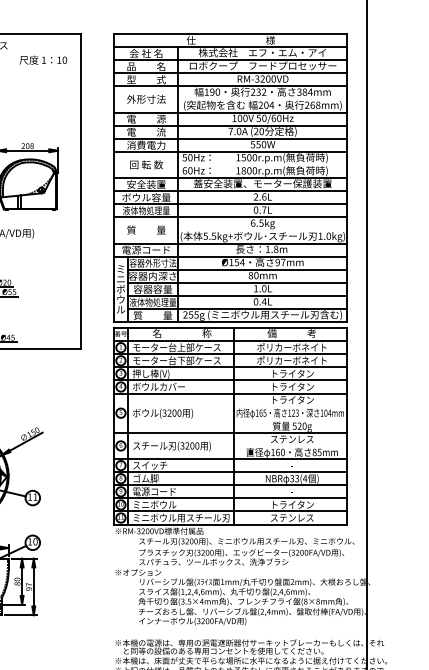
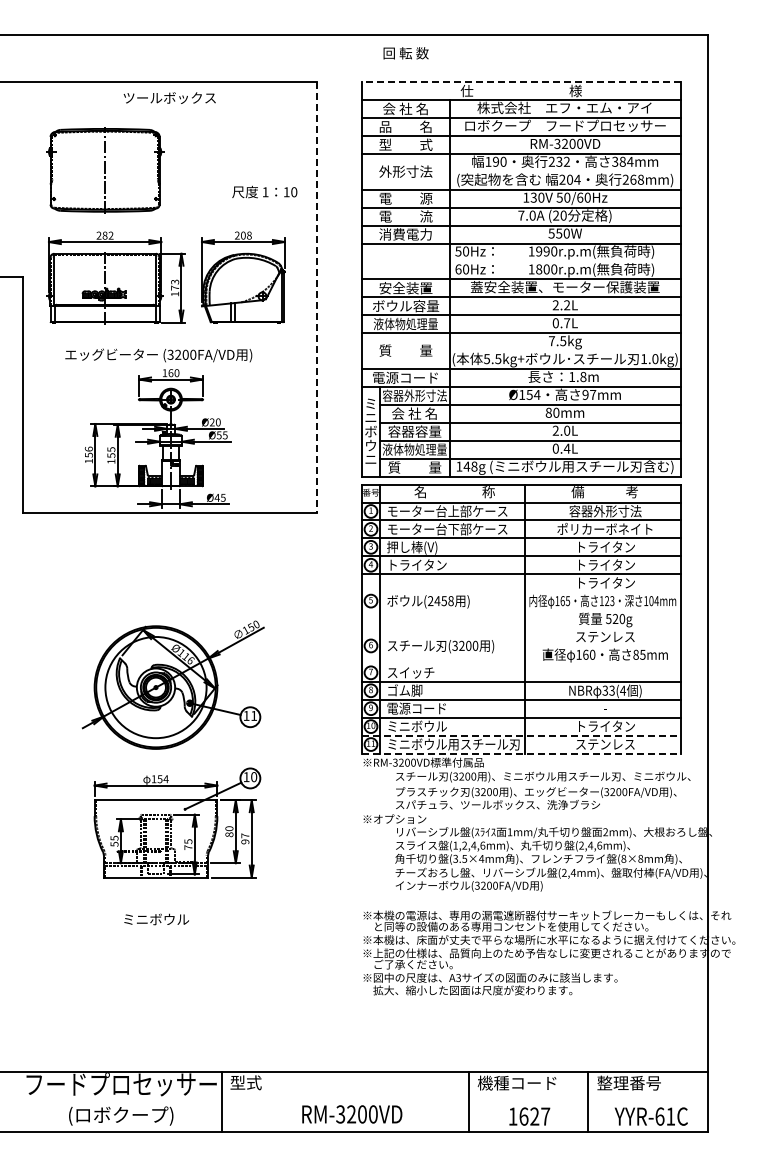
line: (230, 34) -> (520, 82), solid -> dashed
text: (43, 59) -> (264, 191), moved
text: (239, 118) -> (533, 197), 100V -> 130V
text: (246, 157) -> (542, 251), 1500r.p.m( -> 1990r.p.m(
text: (146, 165) -> (405, 53), moved
line: (81, 192) -> (316, 298), solid -> dashed
text: (264, 197) -> (567, 305), 2.6L -> 2.2L
text: (253, 223) -> (552, 341), 6.5kg -> 7.5kg
text: (152, 276) -> (413, 413), 容器内深さ -> 会 社 名
text: (255, 288) -> (555, 430), 1.0L -> 2.0L
text: (120, 309) -> (370, 459), ル -> ニ
text: (190, 314) -> (466, 466), 255g -> 148g
text: (291, 347) -> (604, 511), ポリカーボネイト -> 容器外形寸法
text: (158, 386) -> (422, 564), ボウルカバー -> トライタン
text: (171, 413) -> (440, 601), (3200 -> (2458
line: (230, 433) -> (521, 628), removed
line: (230, 458) -> (521, 663), removed
line: (230, 511) -> (521, 735), solid -> dashed
line: (230, 524) -> (521, 753), solid -> dashed

